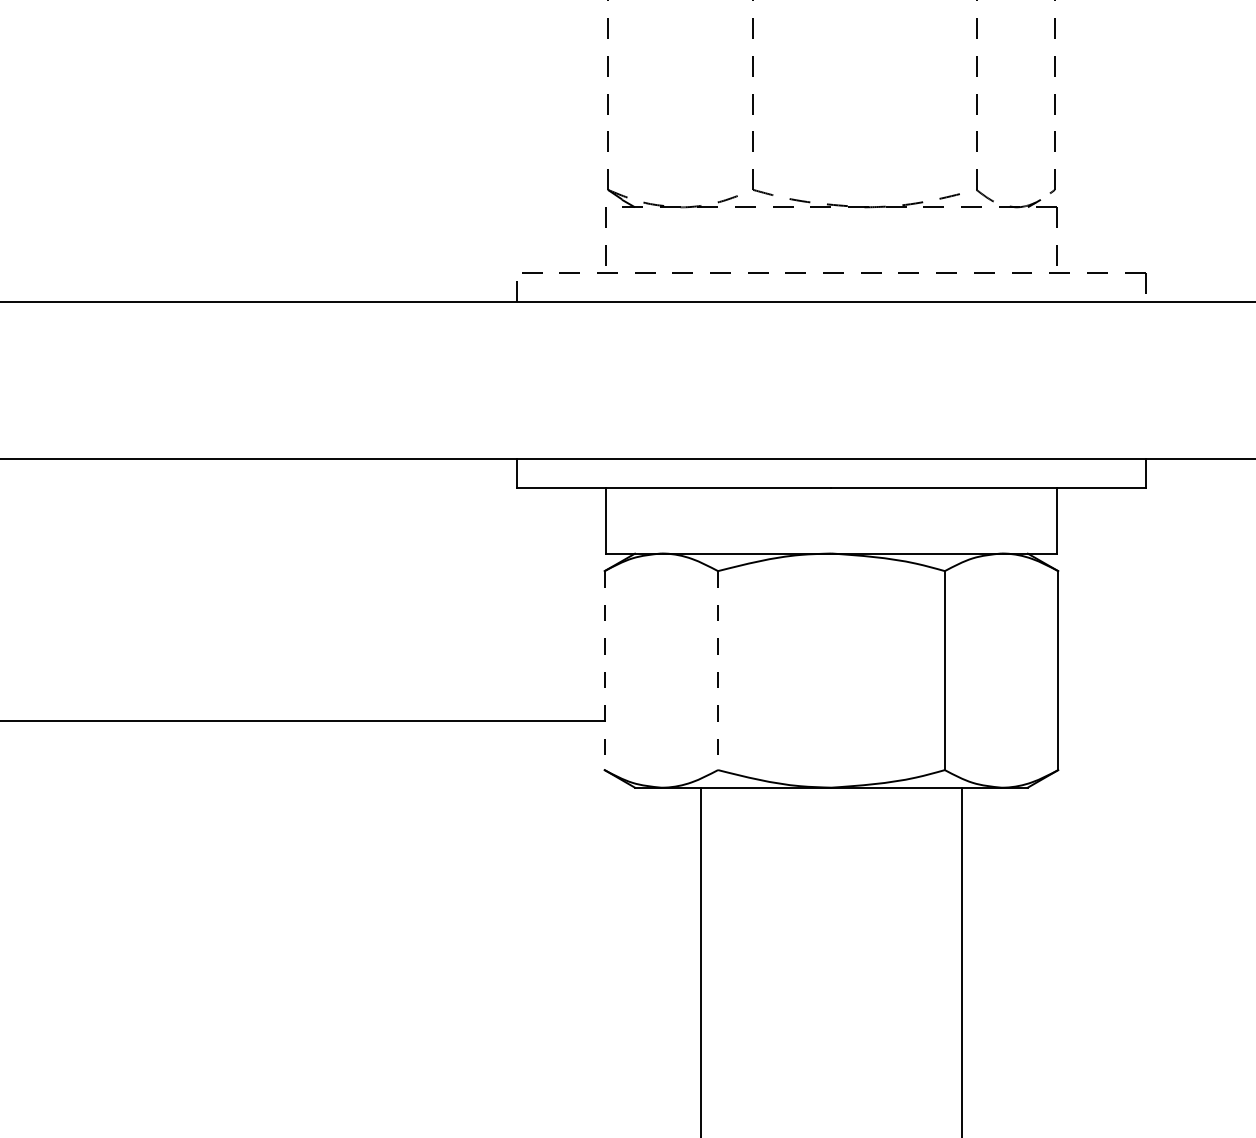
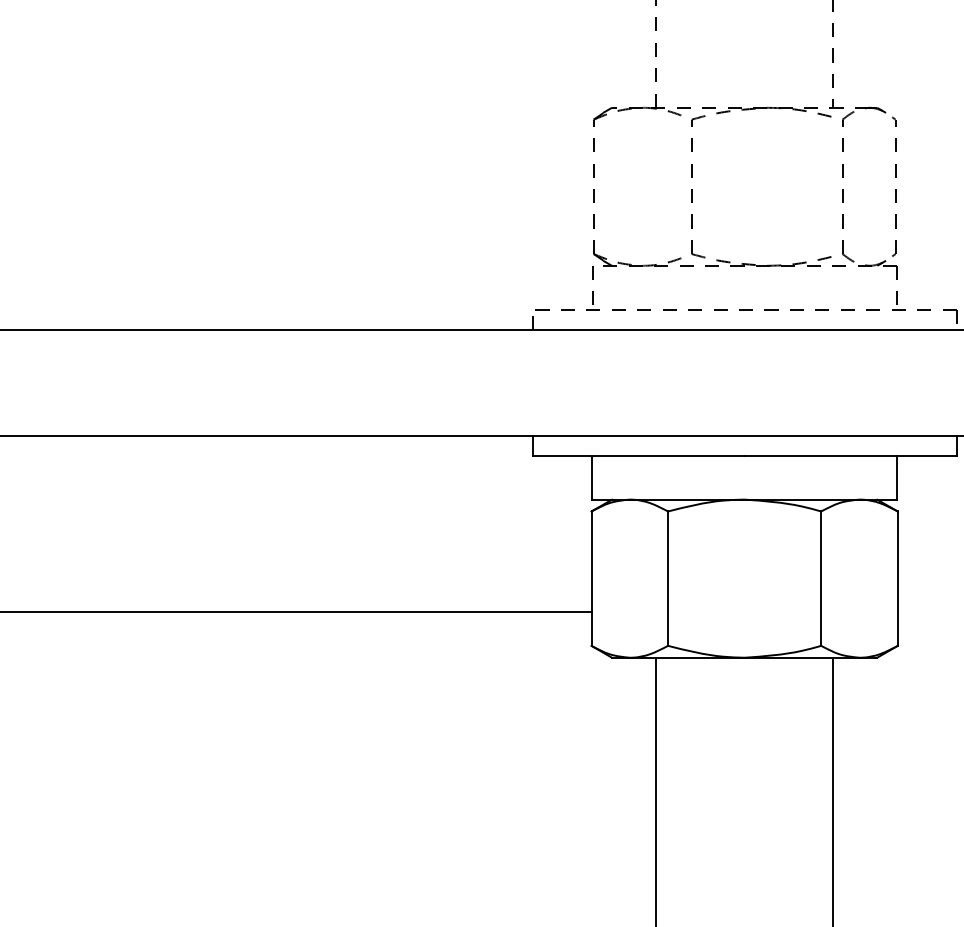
line: (604, 671) -> (591, 579), dashed -> solid
line: (718, 671) -> (668, 579), dashed -> solid

